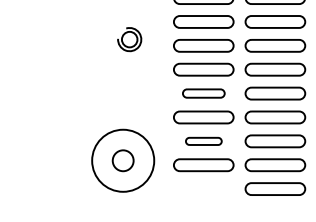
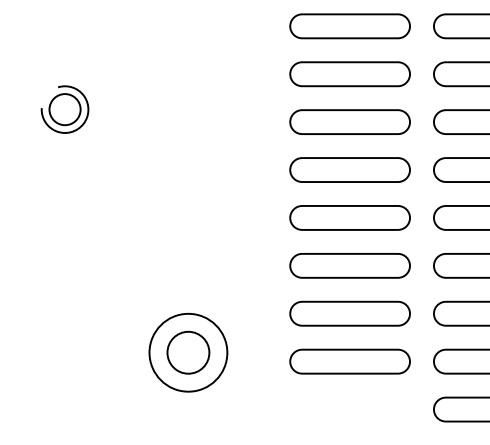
part: (129, 39) -> (64, 109), moved
part: (203, 93) -> (349, 217), size x1.43
part: (203, 141) -> (349, 314), size x1.67
circle: (122, 160) -> (187, 352), size x0.62

